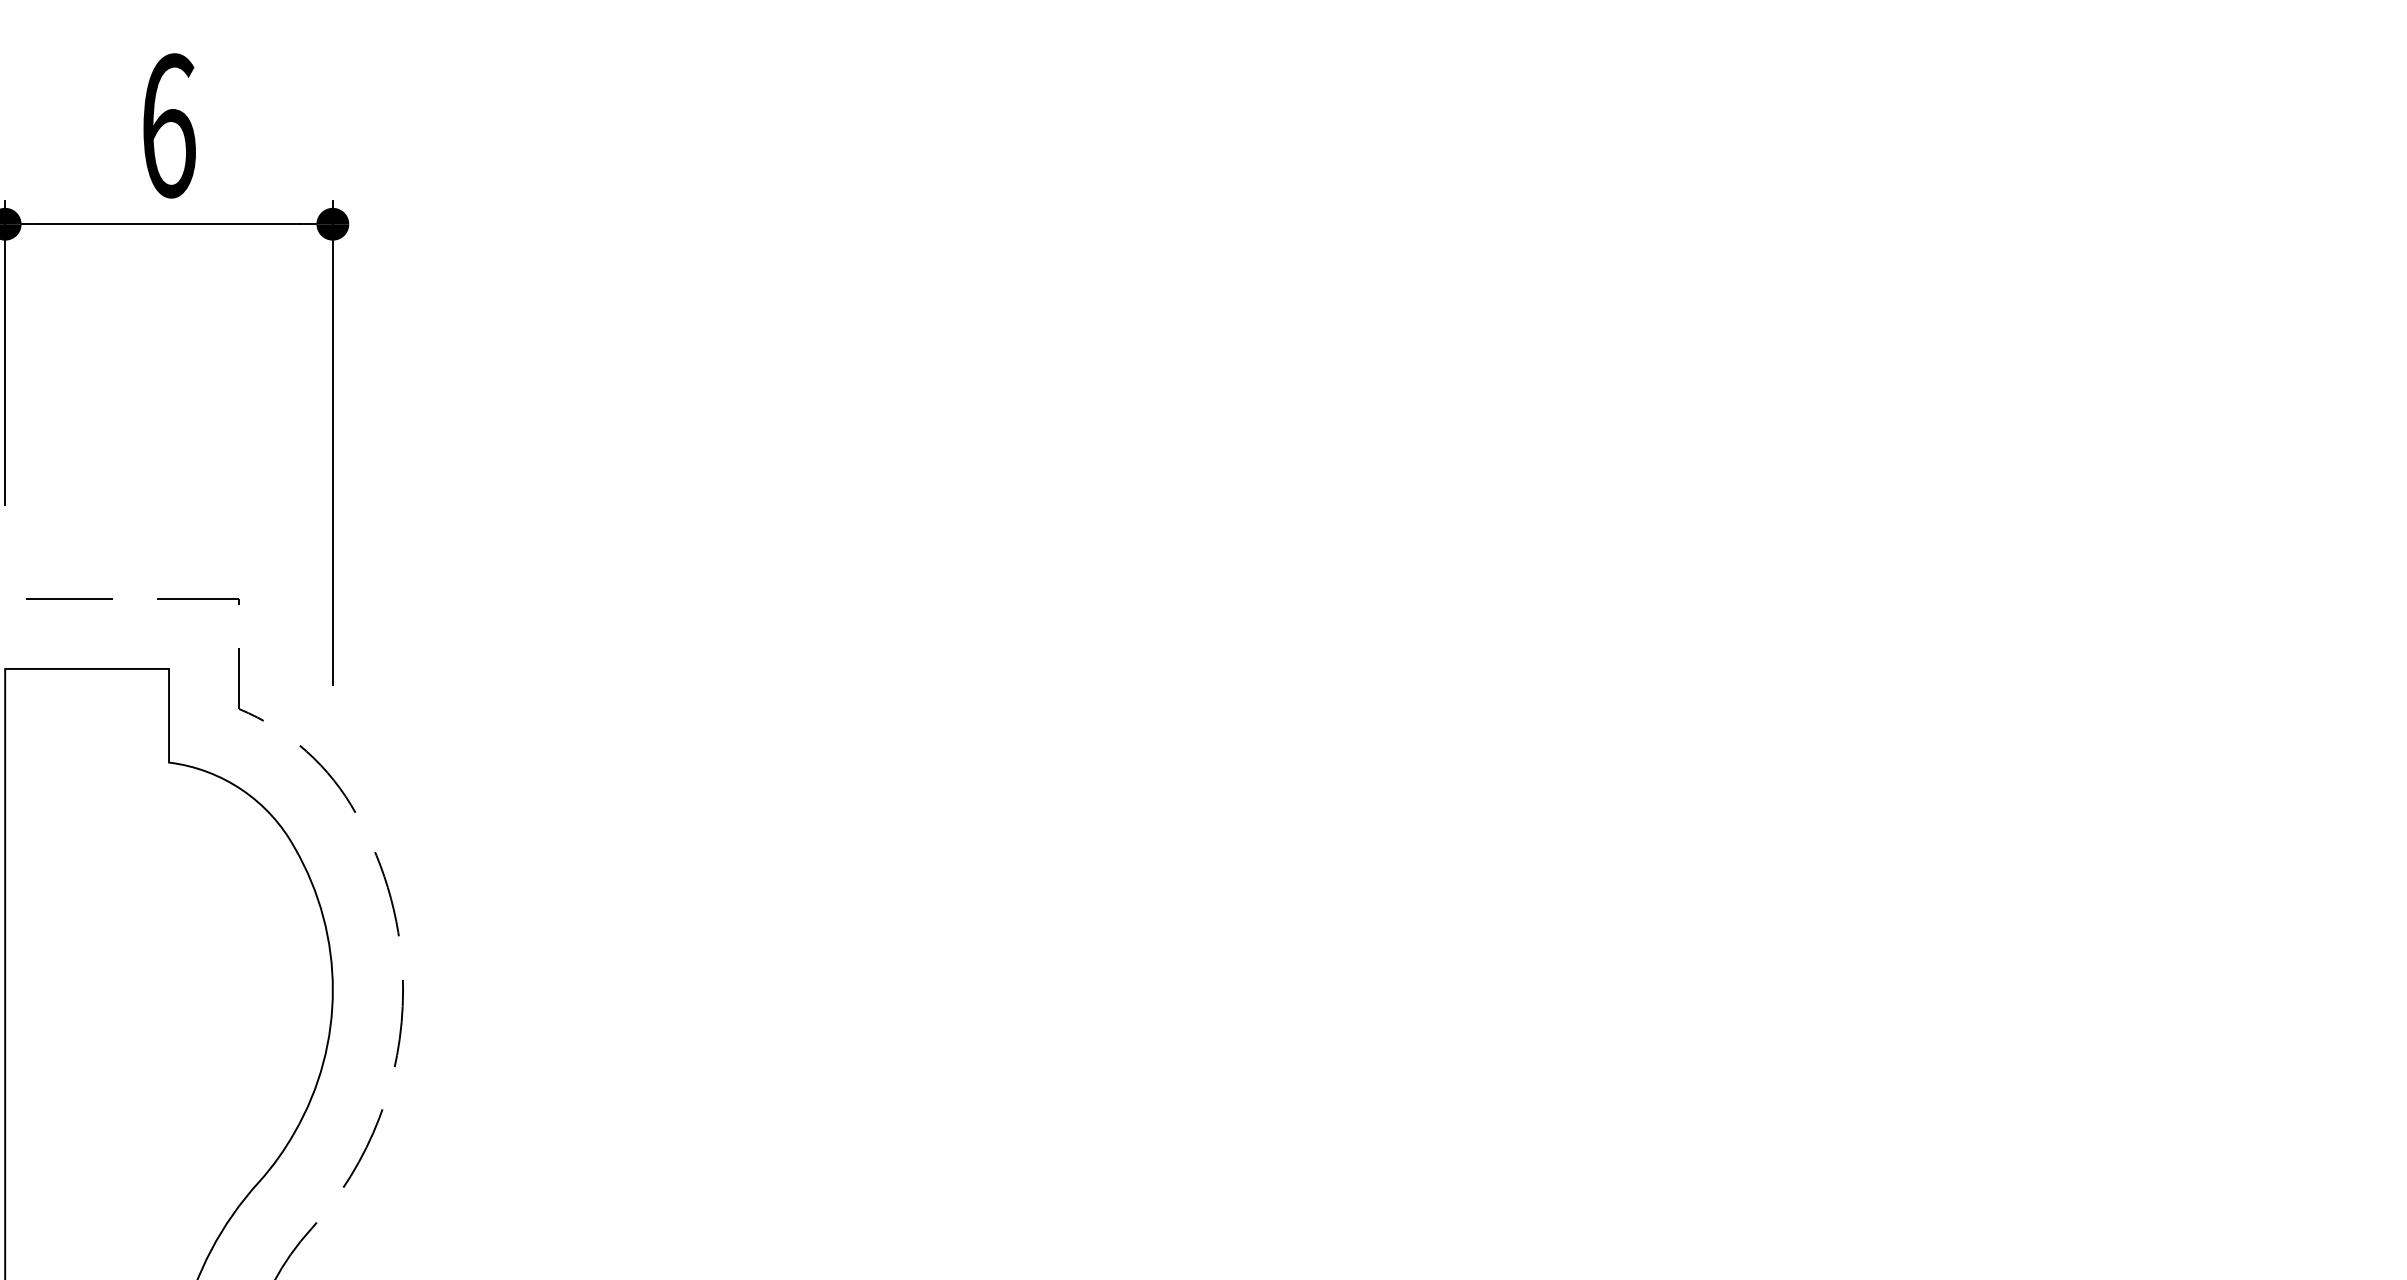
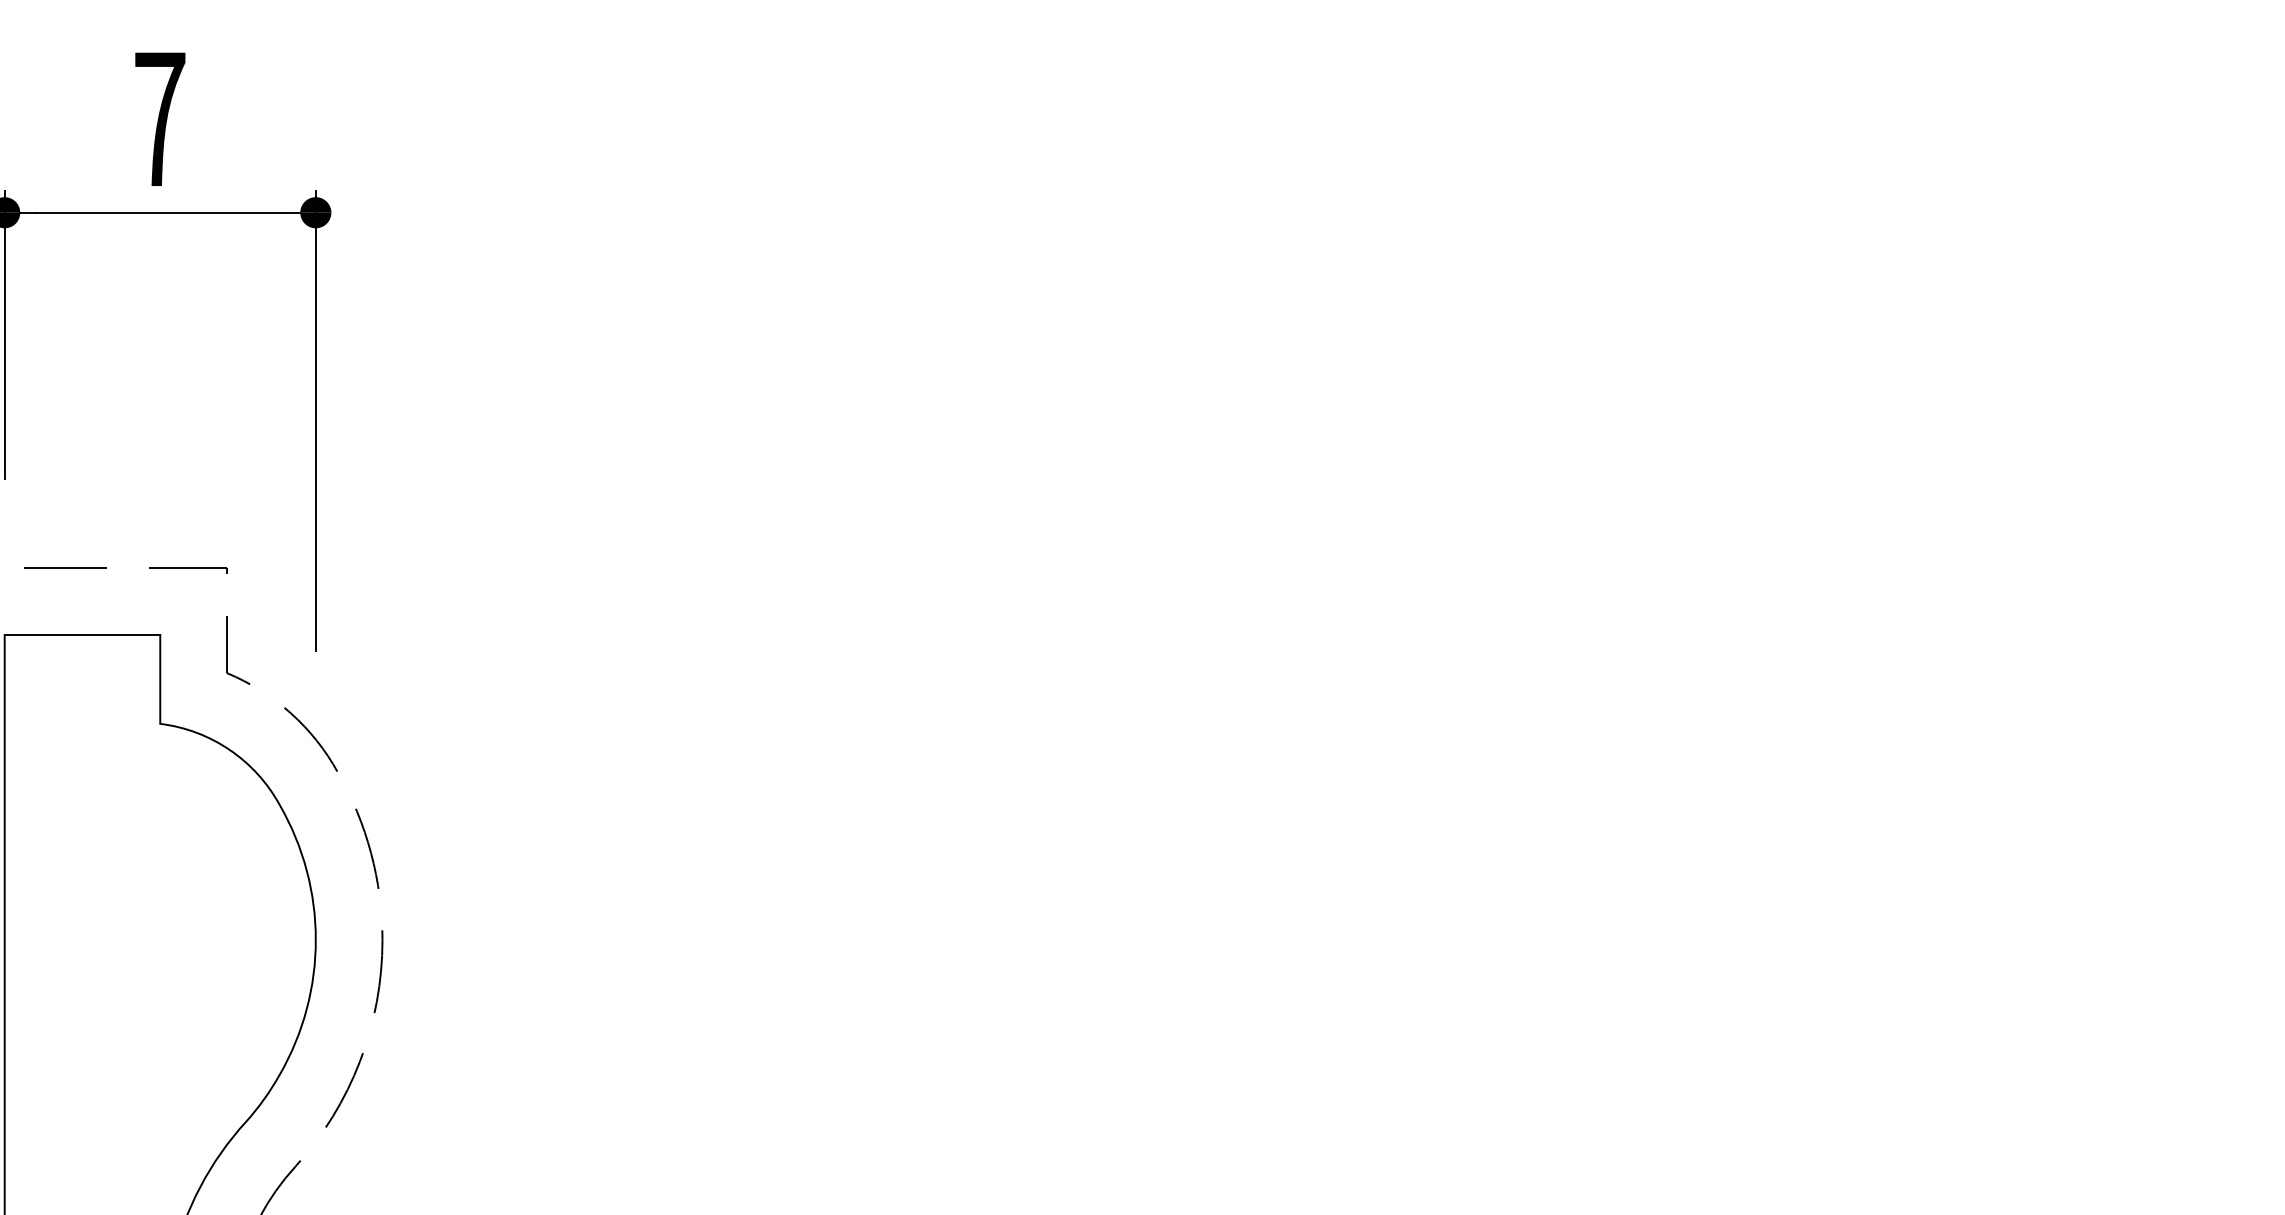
text: (168, 125) -> (159, 118), 6 -> 7

